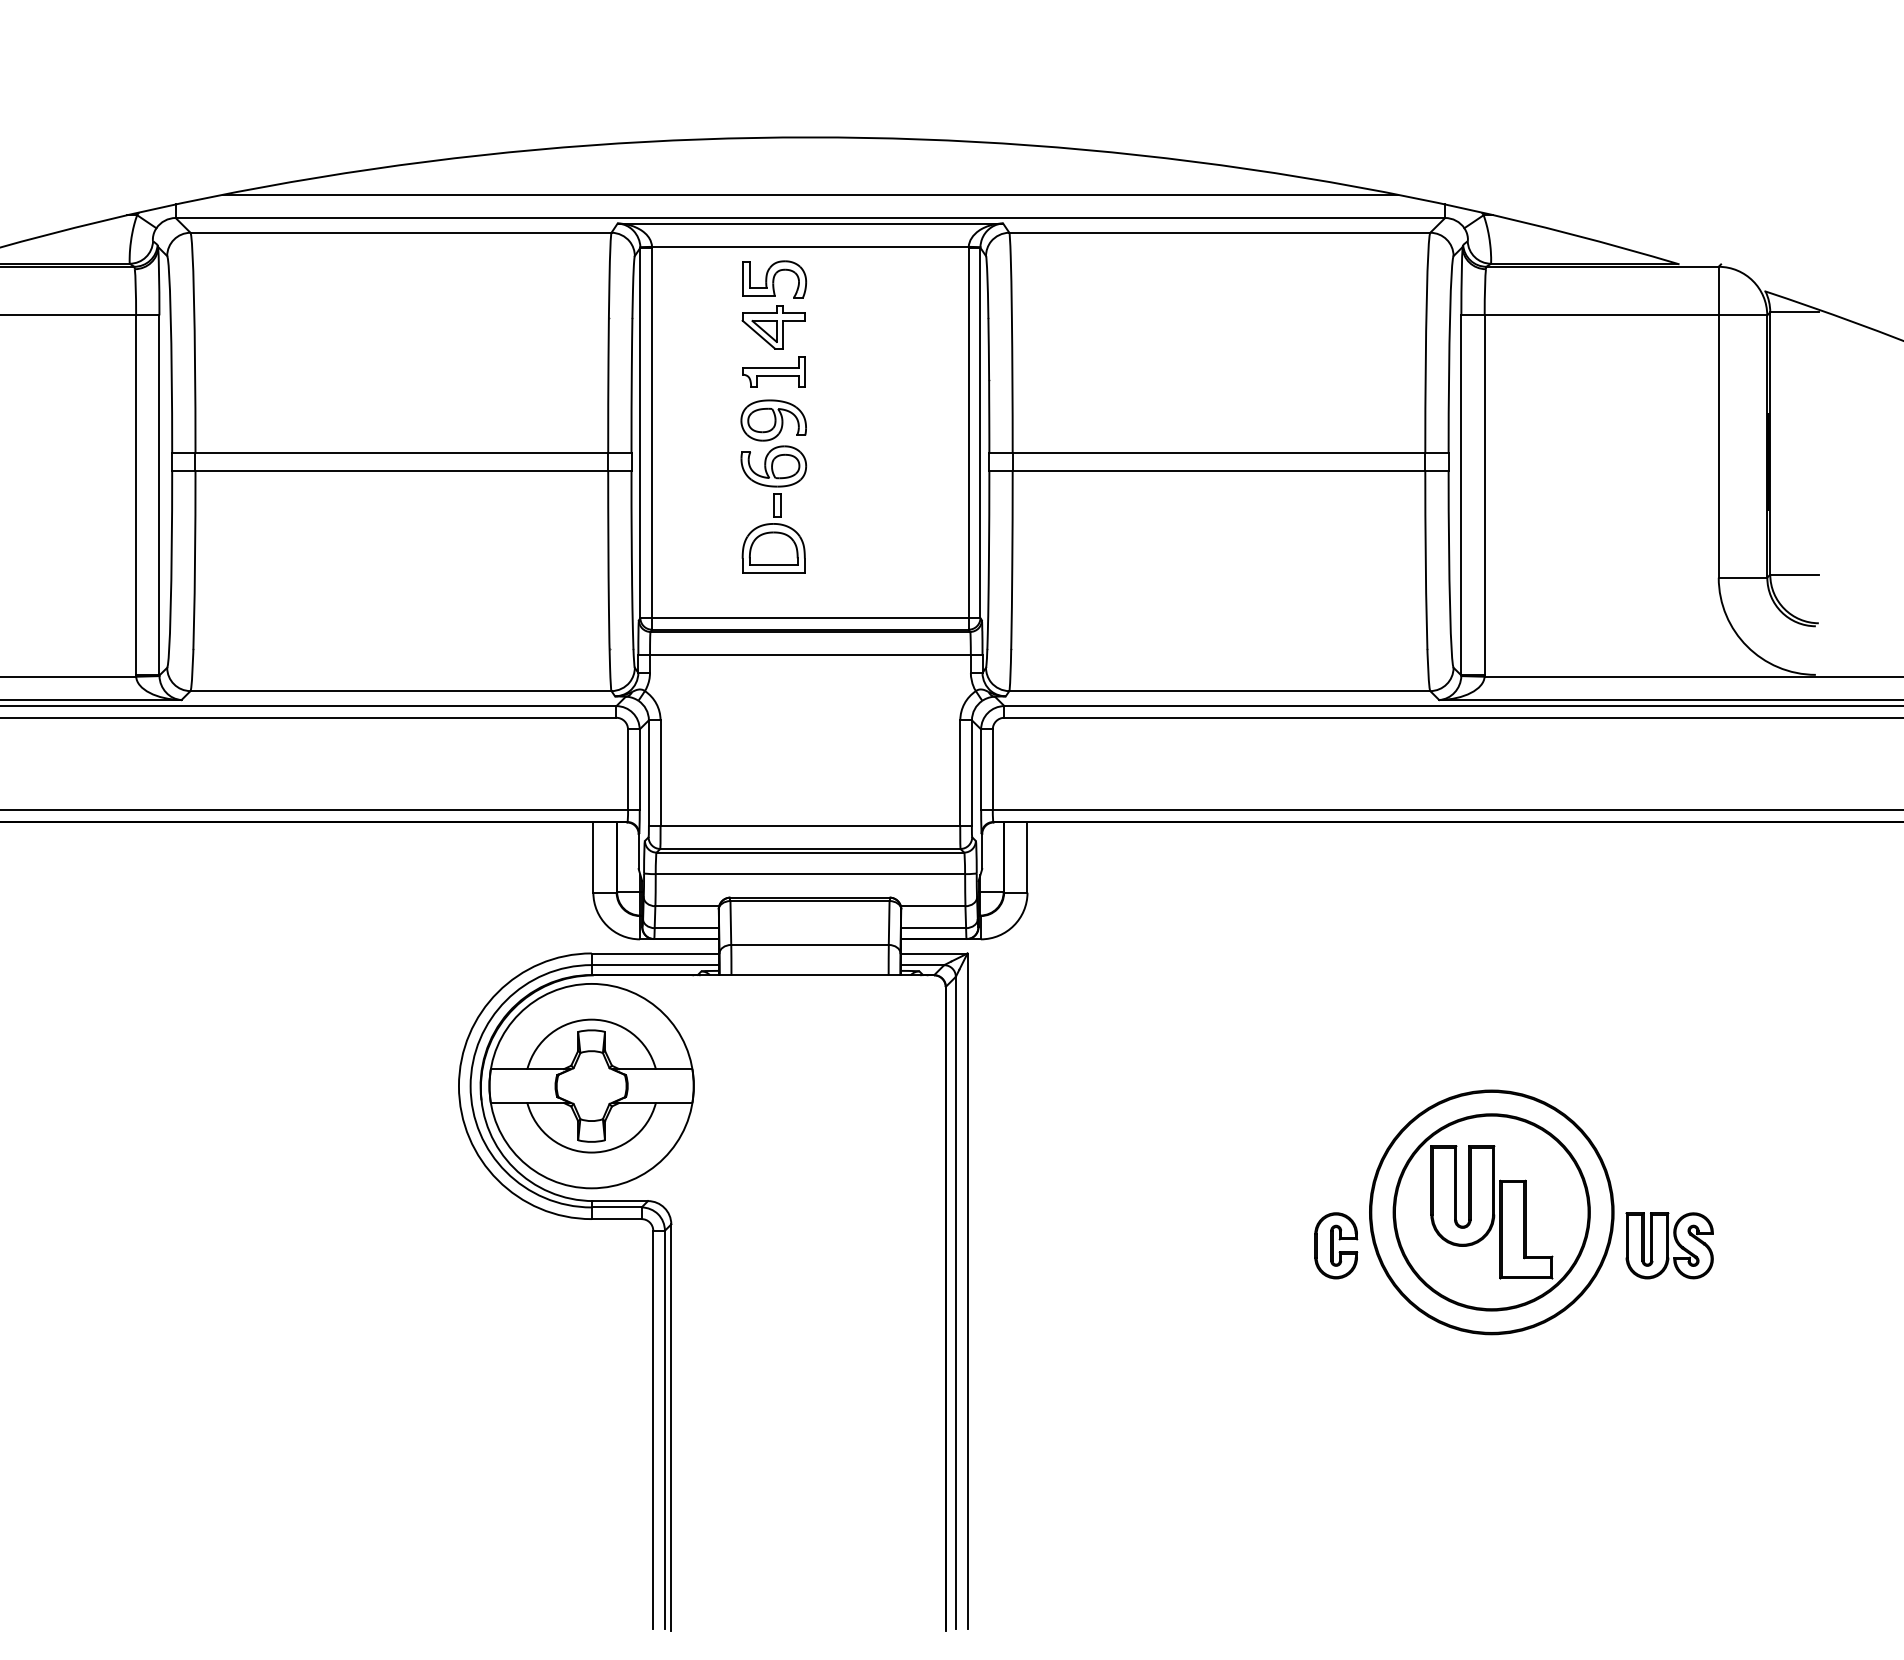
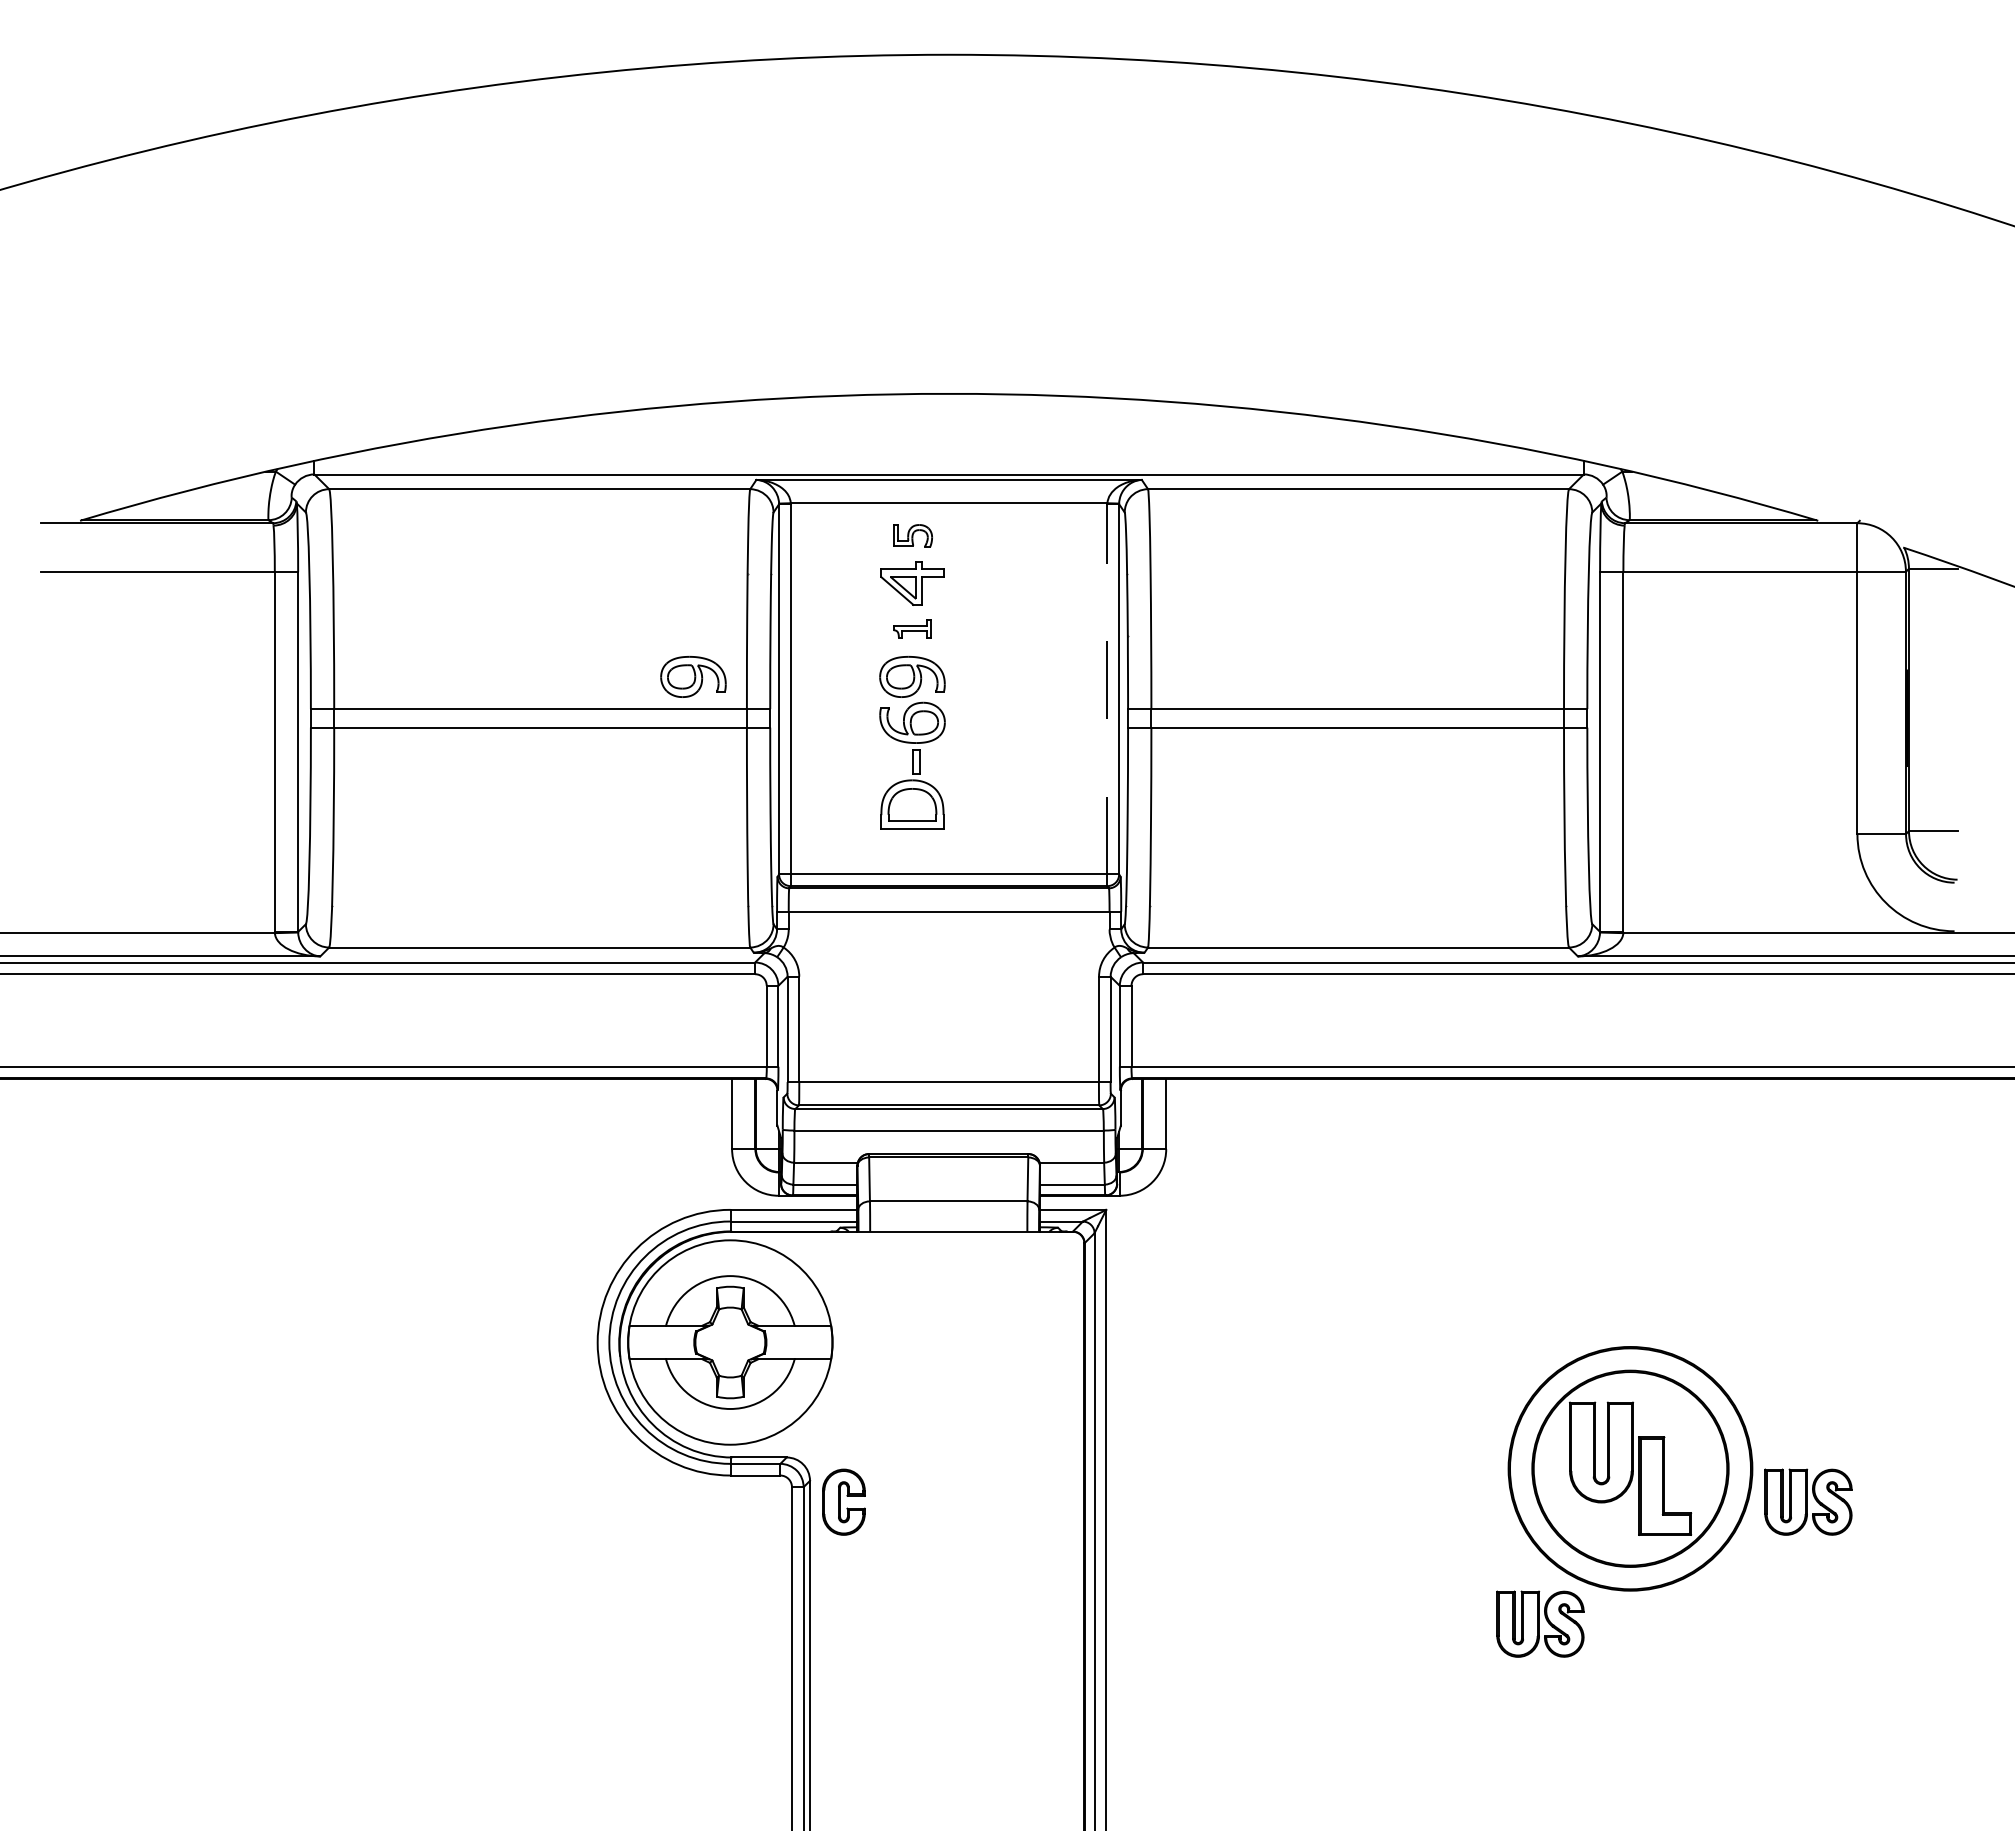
line: (809, 195) -> (948, 451), removed
part: (773, 279) -> (912, 535), size x0.6
part: (773, 372) -> (912, 628), size x0.6
part: (554, 420) -> (693, 676), added
line: (968, 432) -> (1107, 688), solid -> dashed
part: (1335, 1245) -> (843, 1501), moved
part: (1401, 1367) -> (1540, 1623), added

